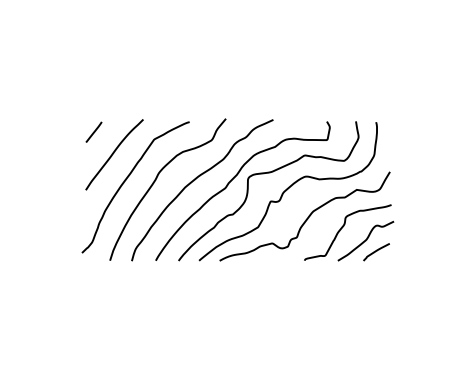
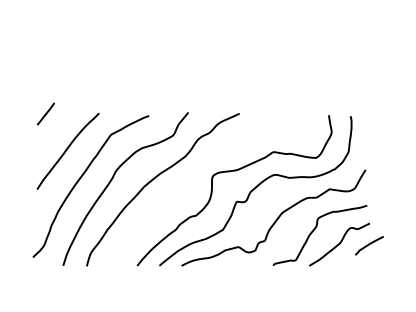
line: (93, 131) -> (45, 113), moved
curve: (232, 180) -> (195, 179), removed
curve: (376, 251) -> (369, 245), moved

